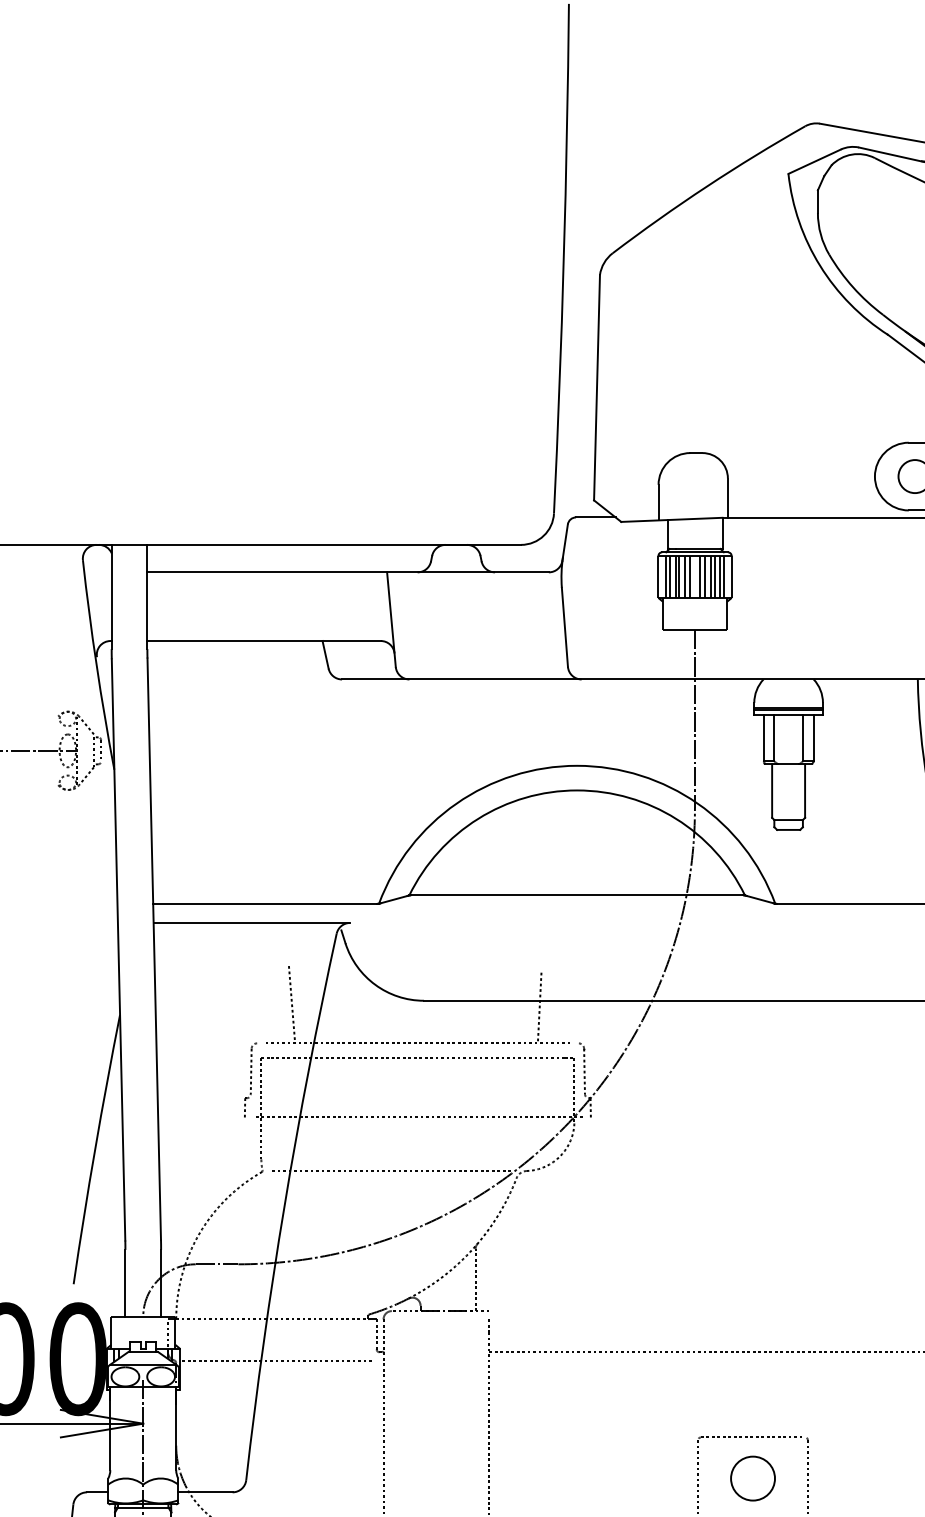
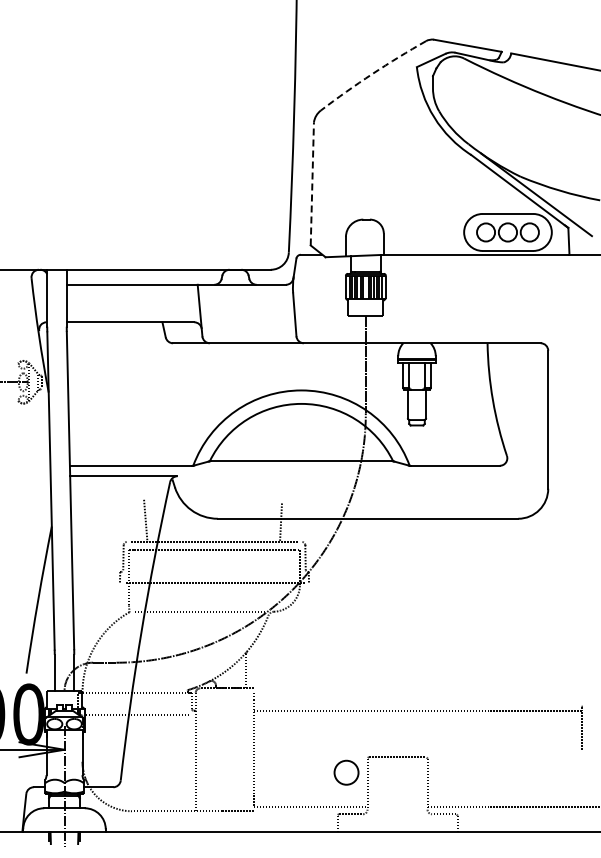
arc: (707, 187) -> (372, 74), solid -> dashed
line: (597, 386) -> (312, 183), solid -> dashed
circle: (752, 1478) -> (346, 772), moved

